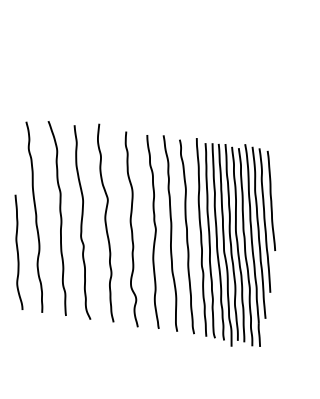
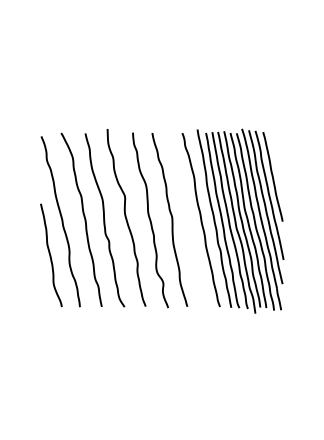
curve: (170, 233) -> (185, 219), removed

